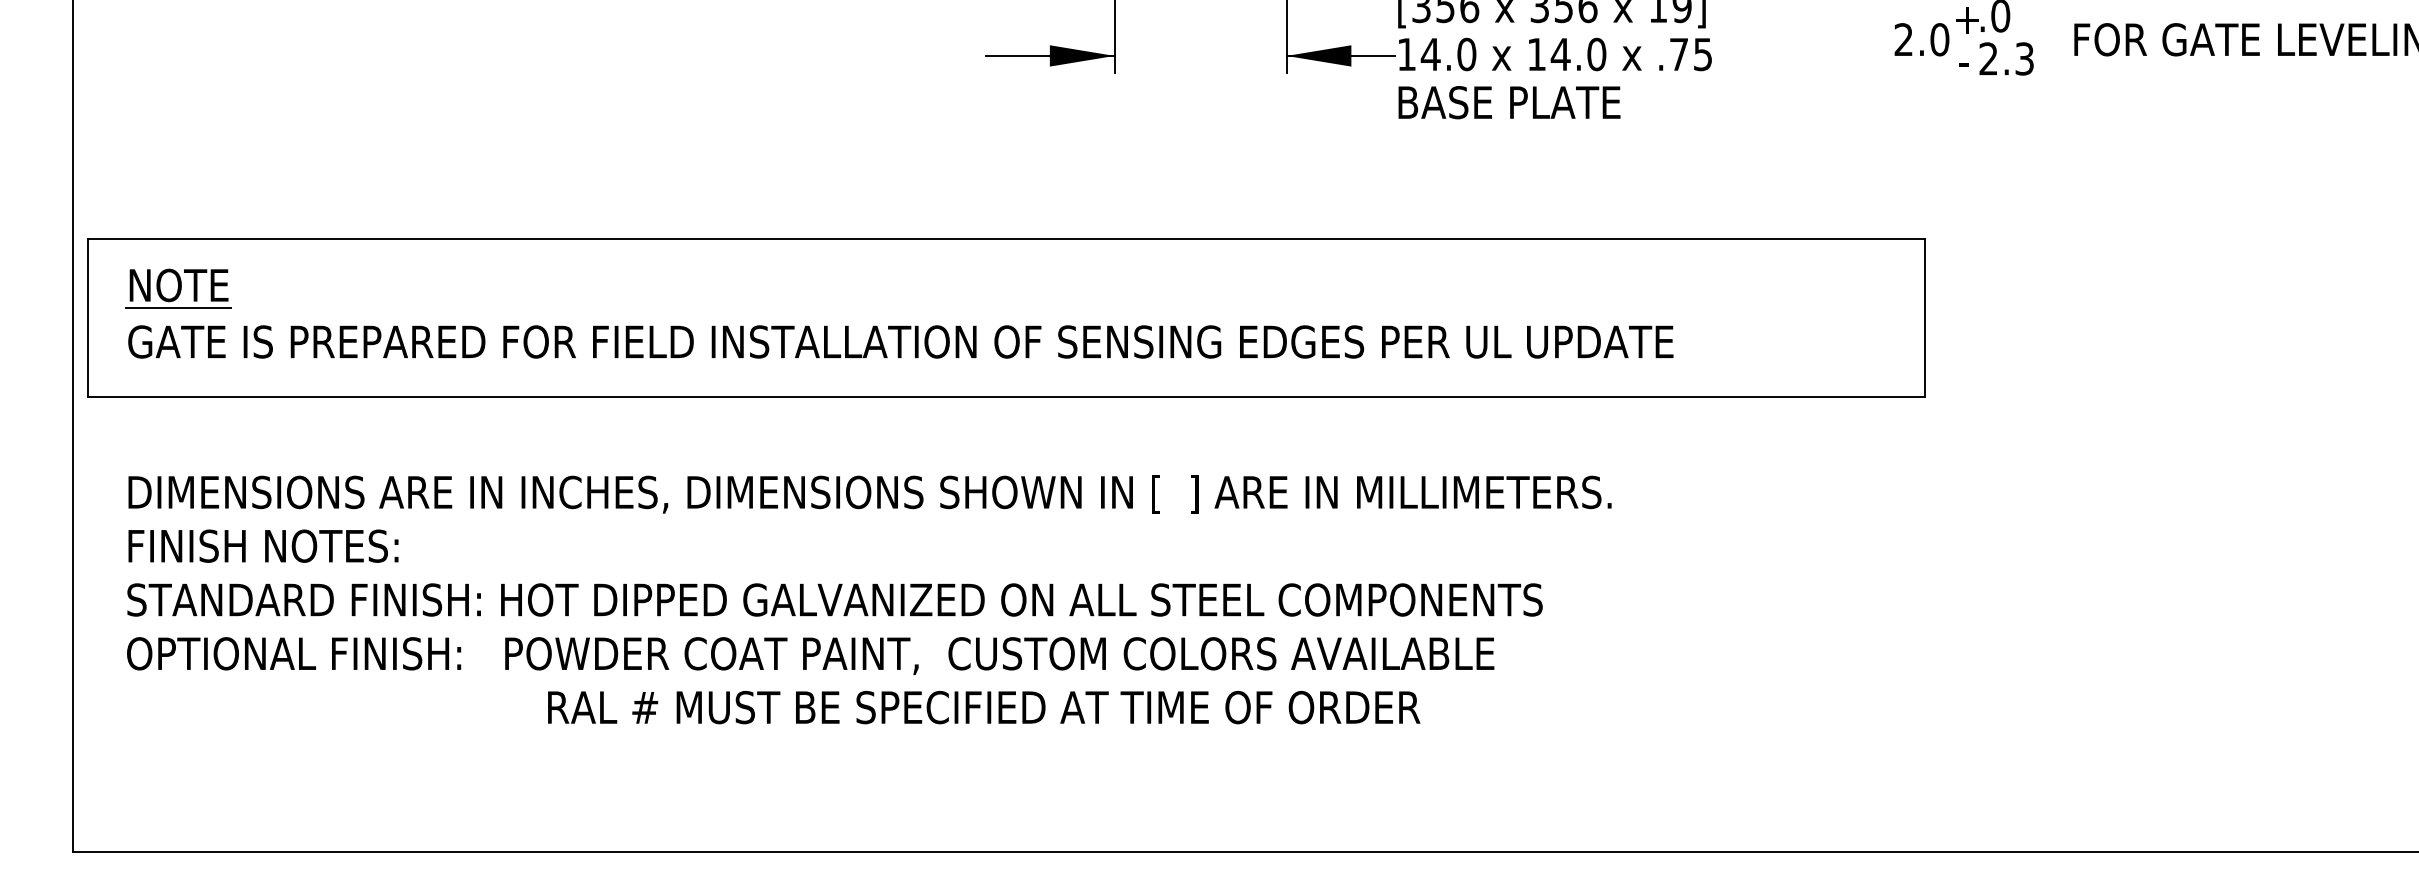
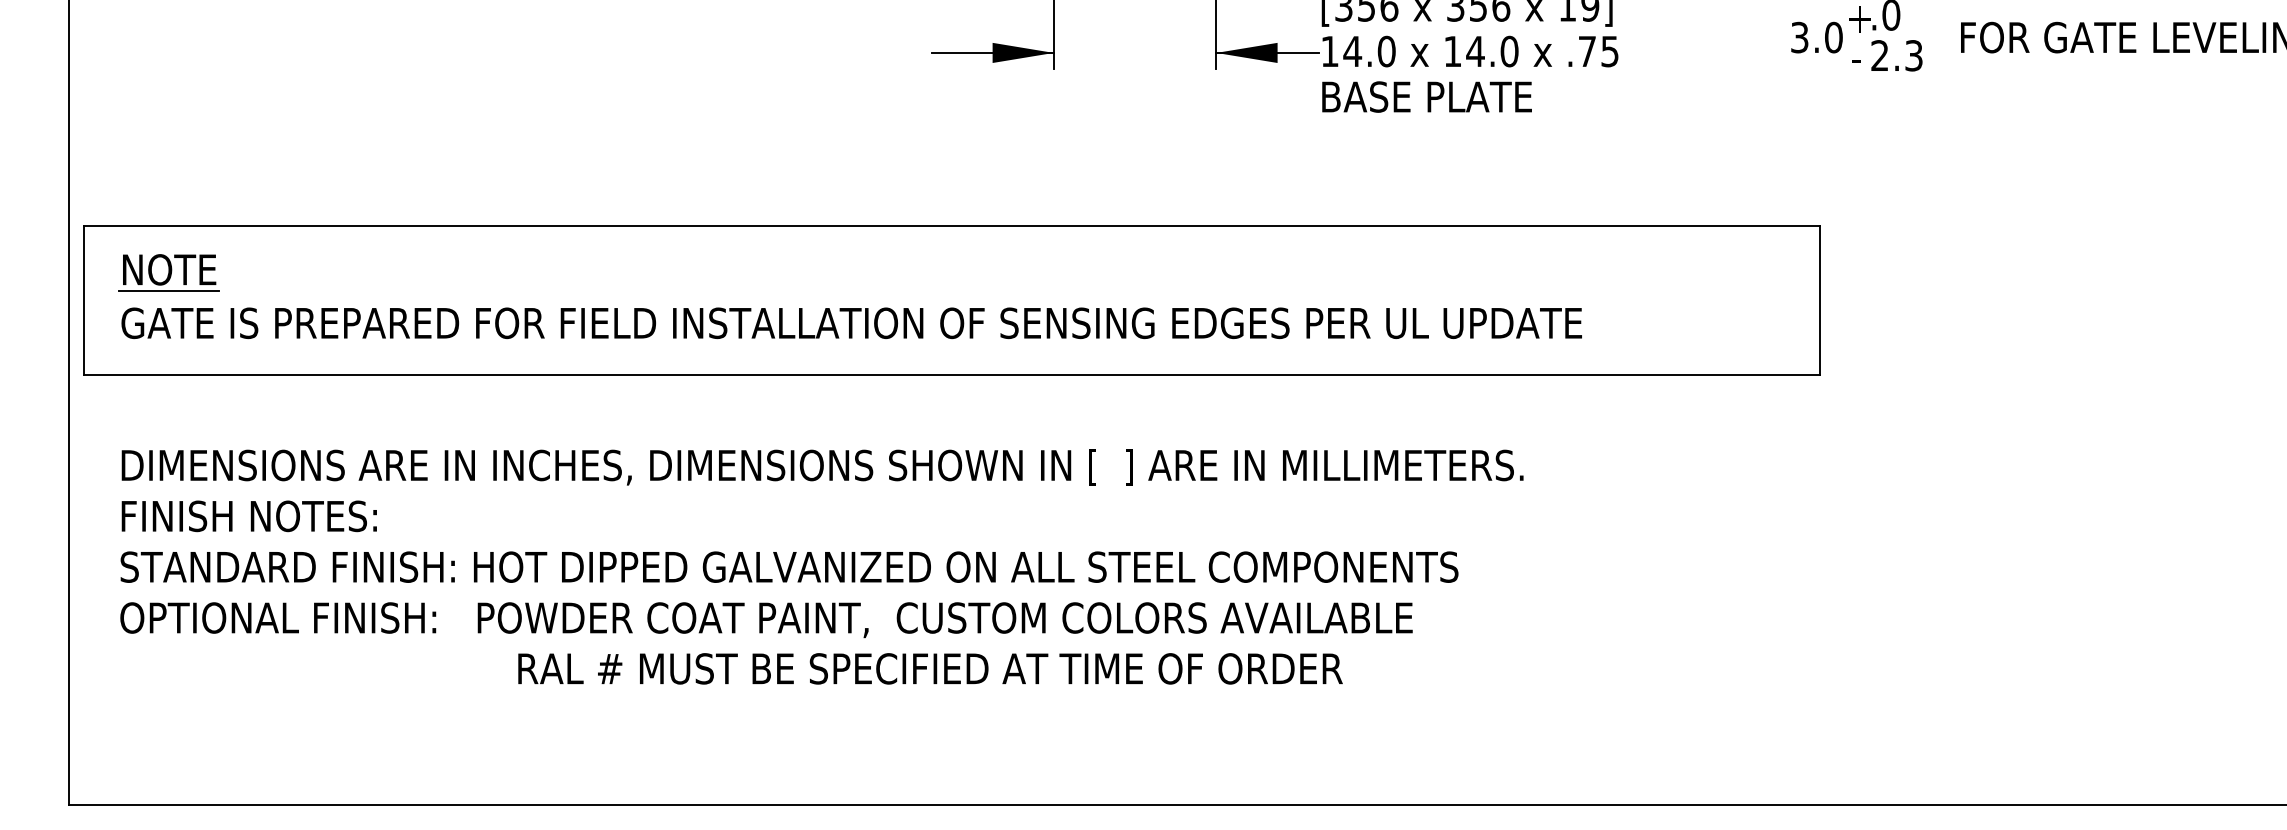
text: (1903, 39) -> (1799, 37), 2.0 -> 3.0

